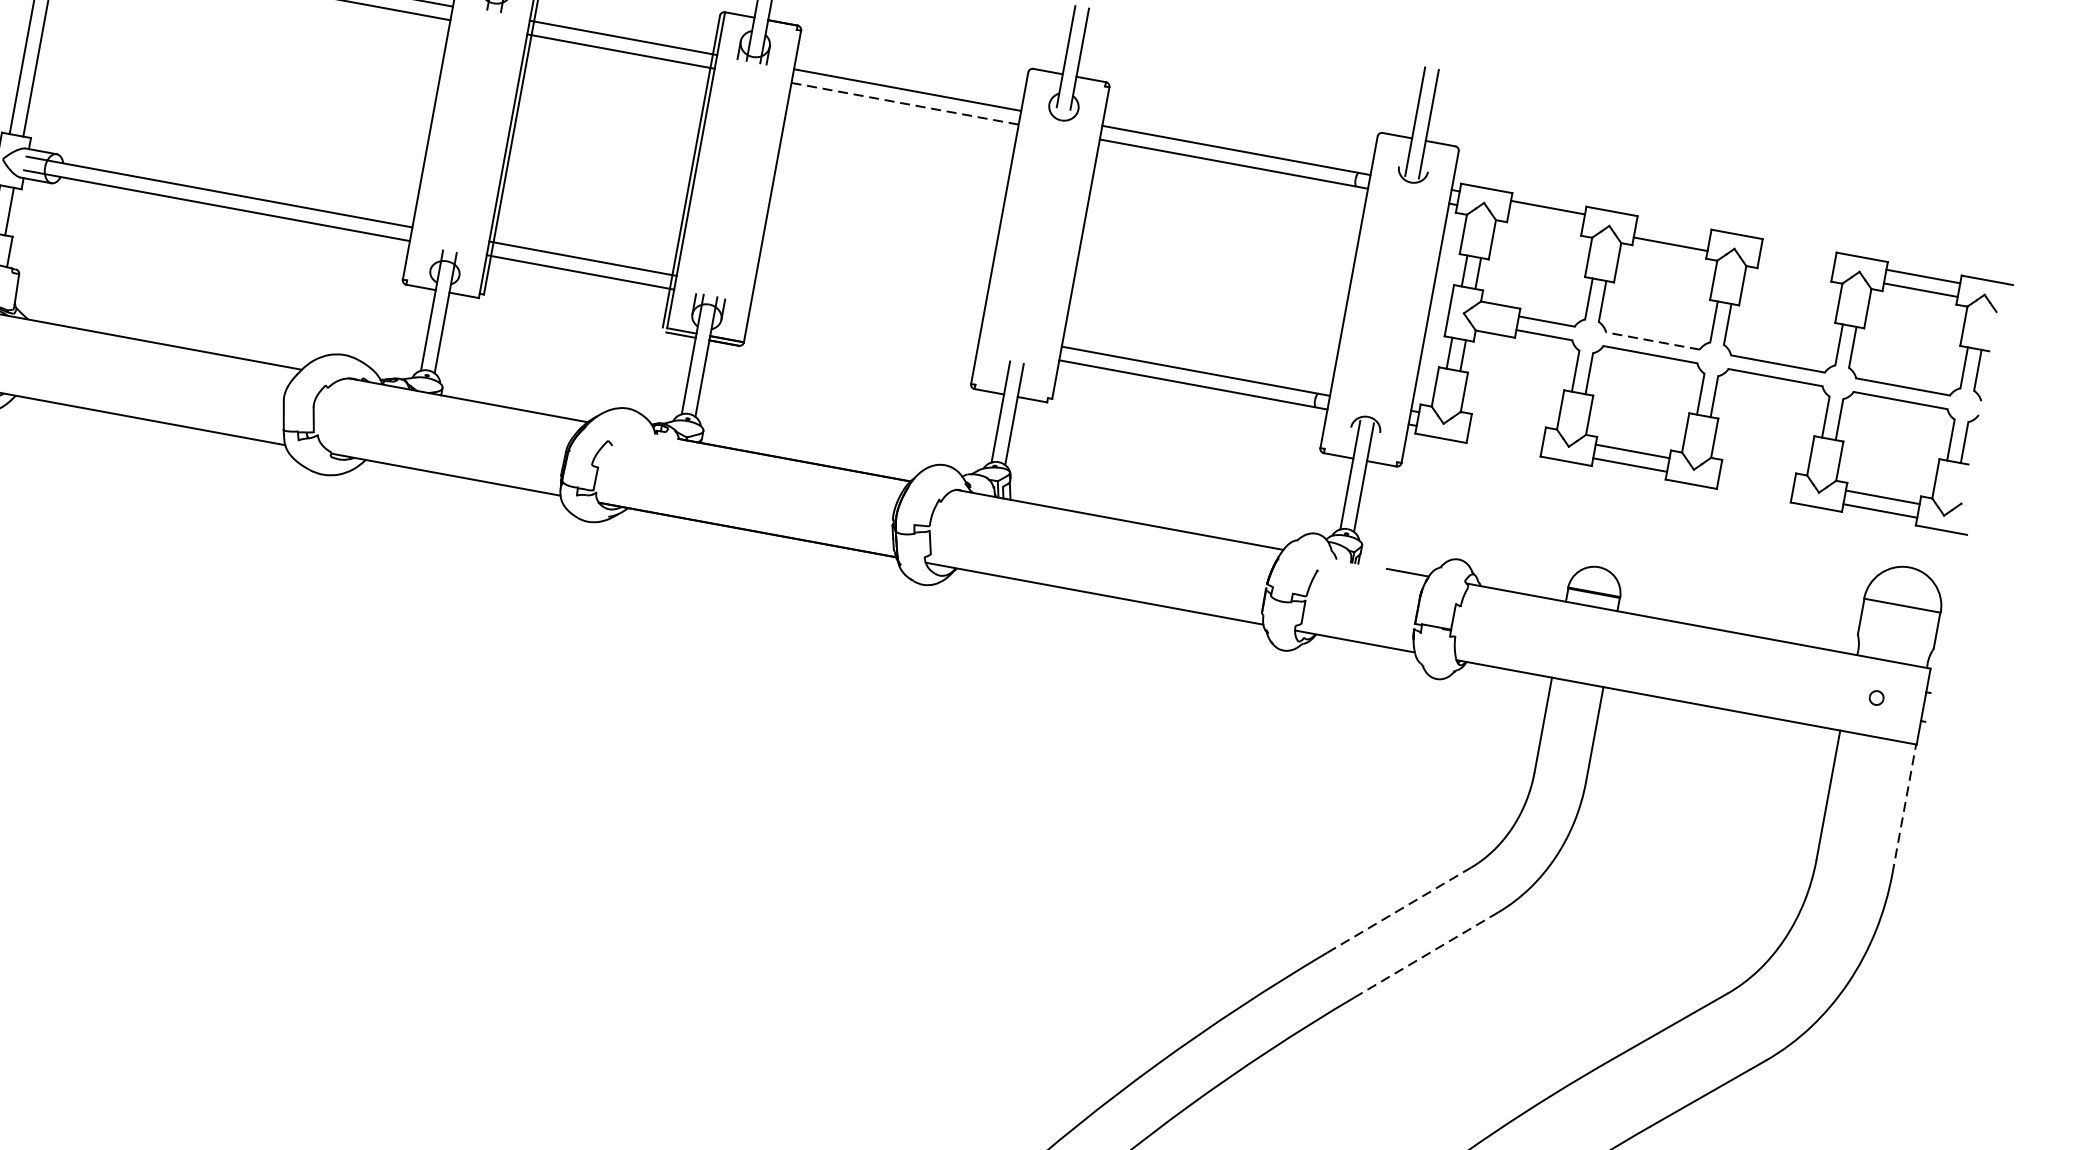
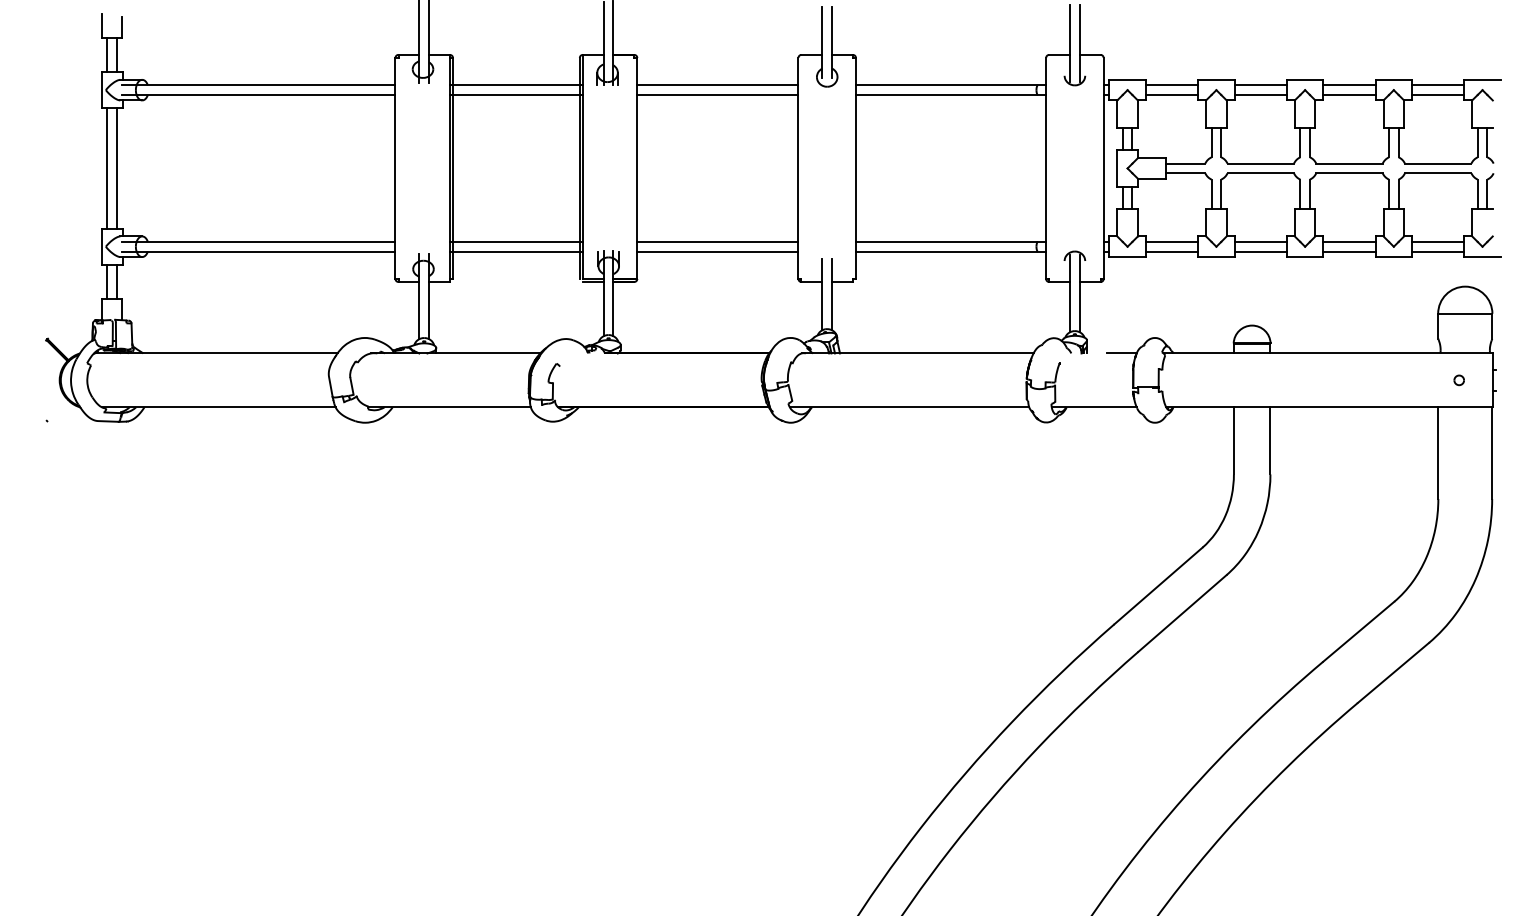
line: (904, 104) -> (717, 95), dashed -> solid
line: (1544, 221) -> (1171, 95), added
line: (1672, 230) -> (1260, 85), added
line: (1798, 253) -> (1349, 85), added
line: (1795, 267) -> (1349, 95), added
line: (866, 310) -> (717, 241), added
line: (864, 324) -> (717, 251), added
line: (1652, 340) -> (1260, 163), dashed -> solid
line: (1506, 427) -> (1171, 241), added
line: (1504, 441) -> (1171, 251), added
line: (1757, 473) -> (1349, 241), added
line: (1755, 487) -> (1349, 251), added
line: (1904, 809) -> (1492, 453), dashed -> solid
line: (1399, 909) -> (1158, 585), dashed -> solid
line: (1426, 955) -> (1182, 613), dashed -> solid

